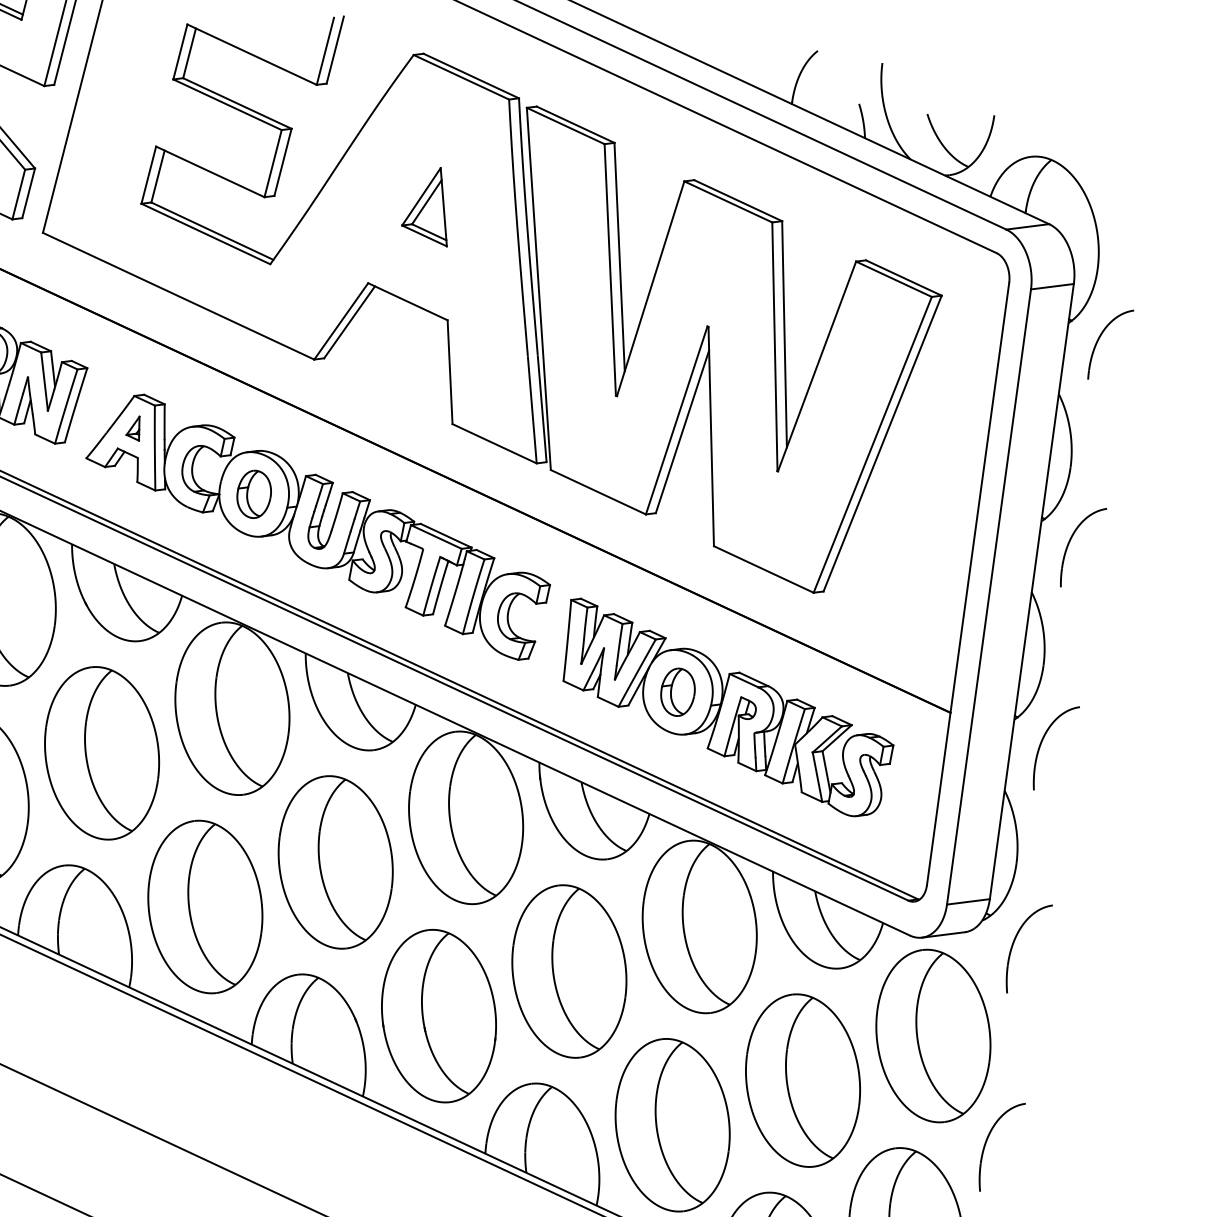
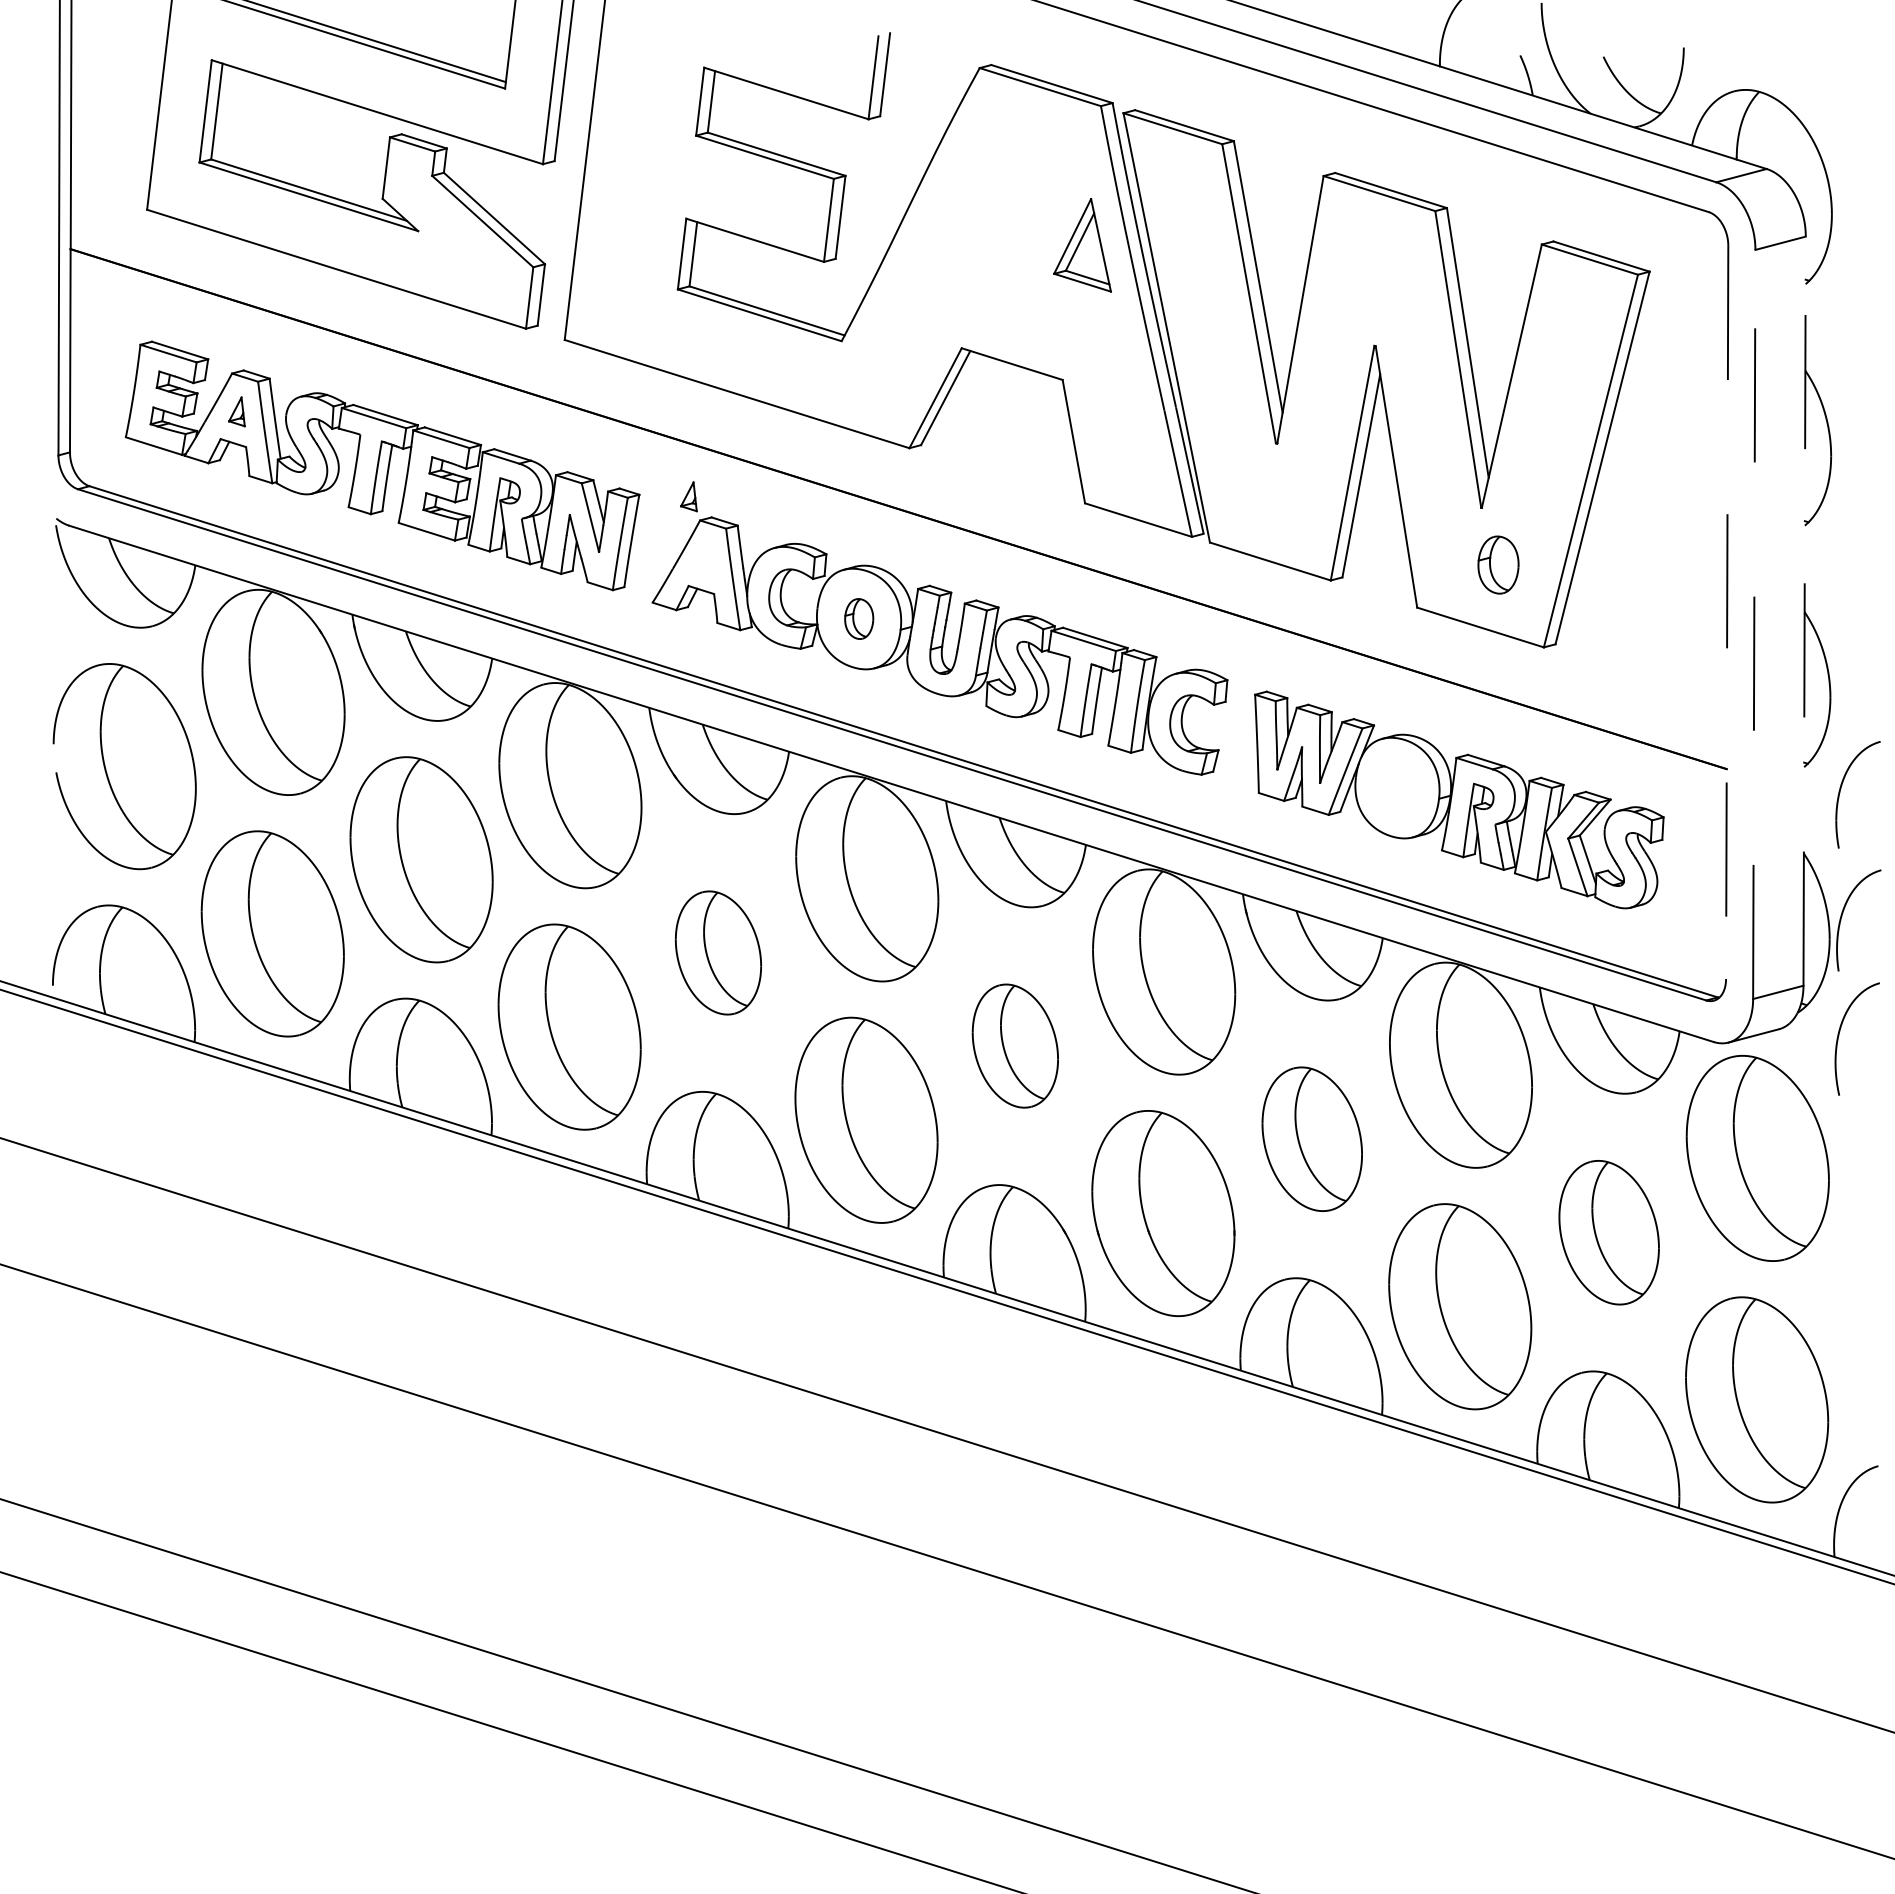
part: (428, 205) -> (1082, 245), moved
part: (1099, 339) -> (1845, 298), removed
part: (133, 427) -> (688, 496), moved
part: (254, 494) -> (859, 618), size x0.7
part: (1070, 542) -> (1842, 916), moved
line: (968, 584) -> (1727, 612), solid -> dashed
line: (1031, 591) -> (1804, 611), solid -> dashed
line: (989, 597) -> (1754, 624), solid -> dashed
part: (678, 691) -> (1498, 564), moved
part: (102, 752) -> (718, 952), size x0.6
part: (335, 861) -> (1015, 1045), size x0.6
part: (569, 970) -> (1312, 1138), size x0.7
part: (803, 1080) -> (1609, 1232), size x0.7
part: (987, 1140) -> (1839, 1274), removed

